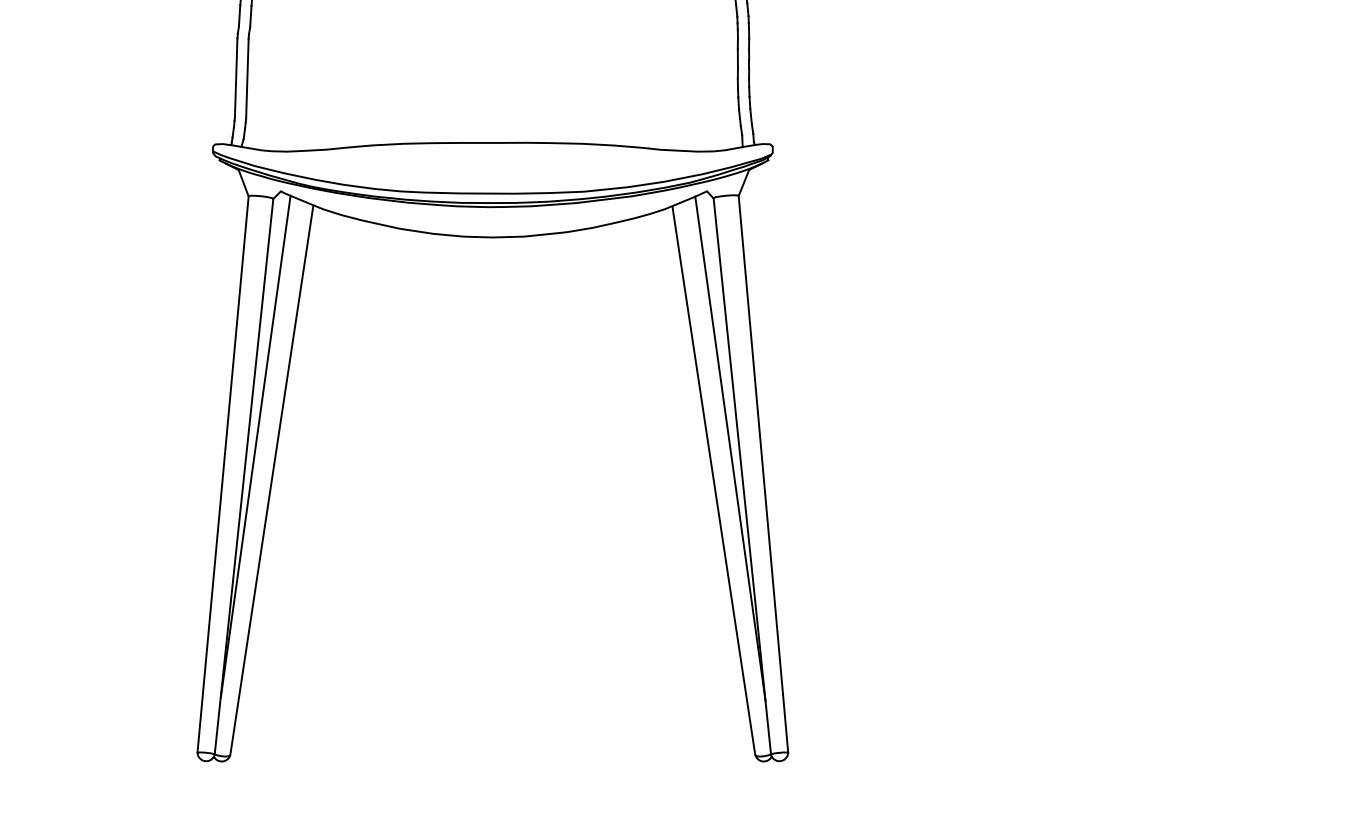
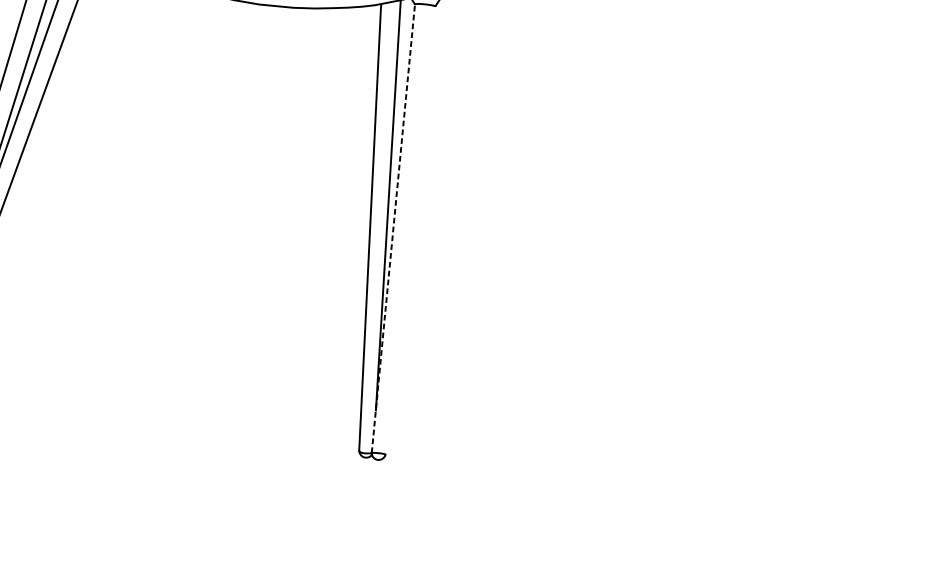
line: (763, 474) -> (410, 230), removed
line: (742, 475) -> (393, 228), solid -> dashed

